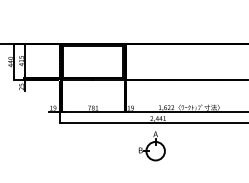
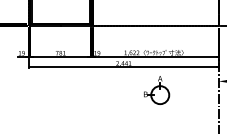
part: (151, 146) -> (156, 90), moved

